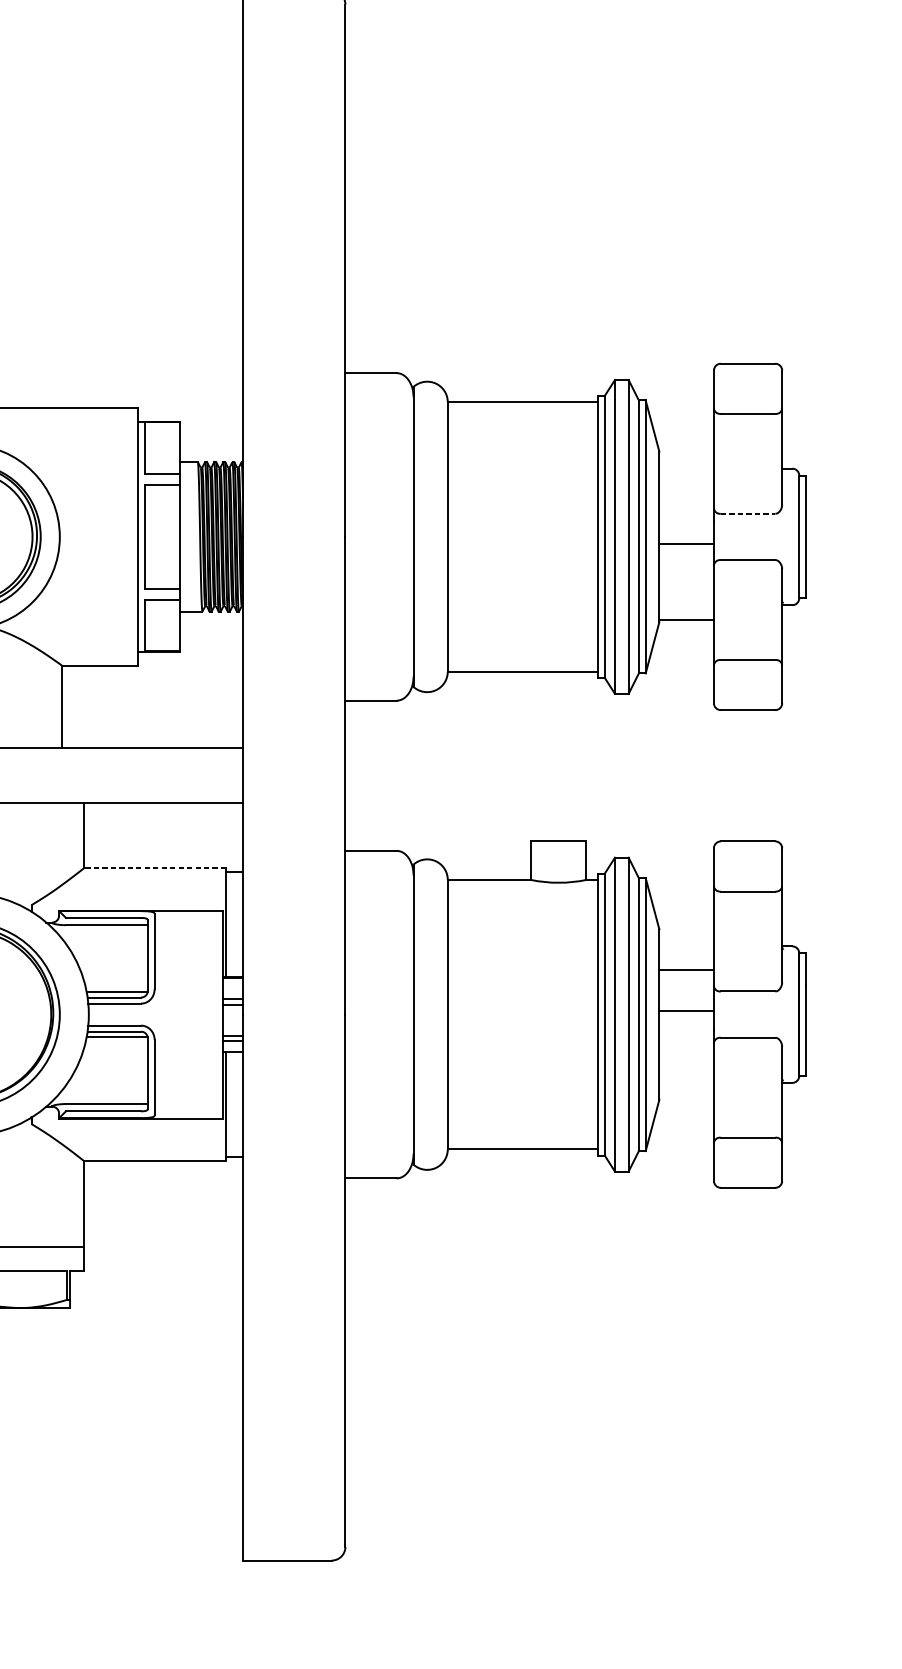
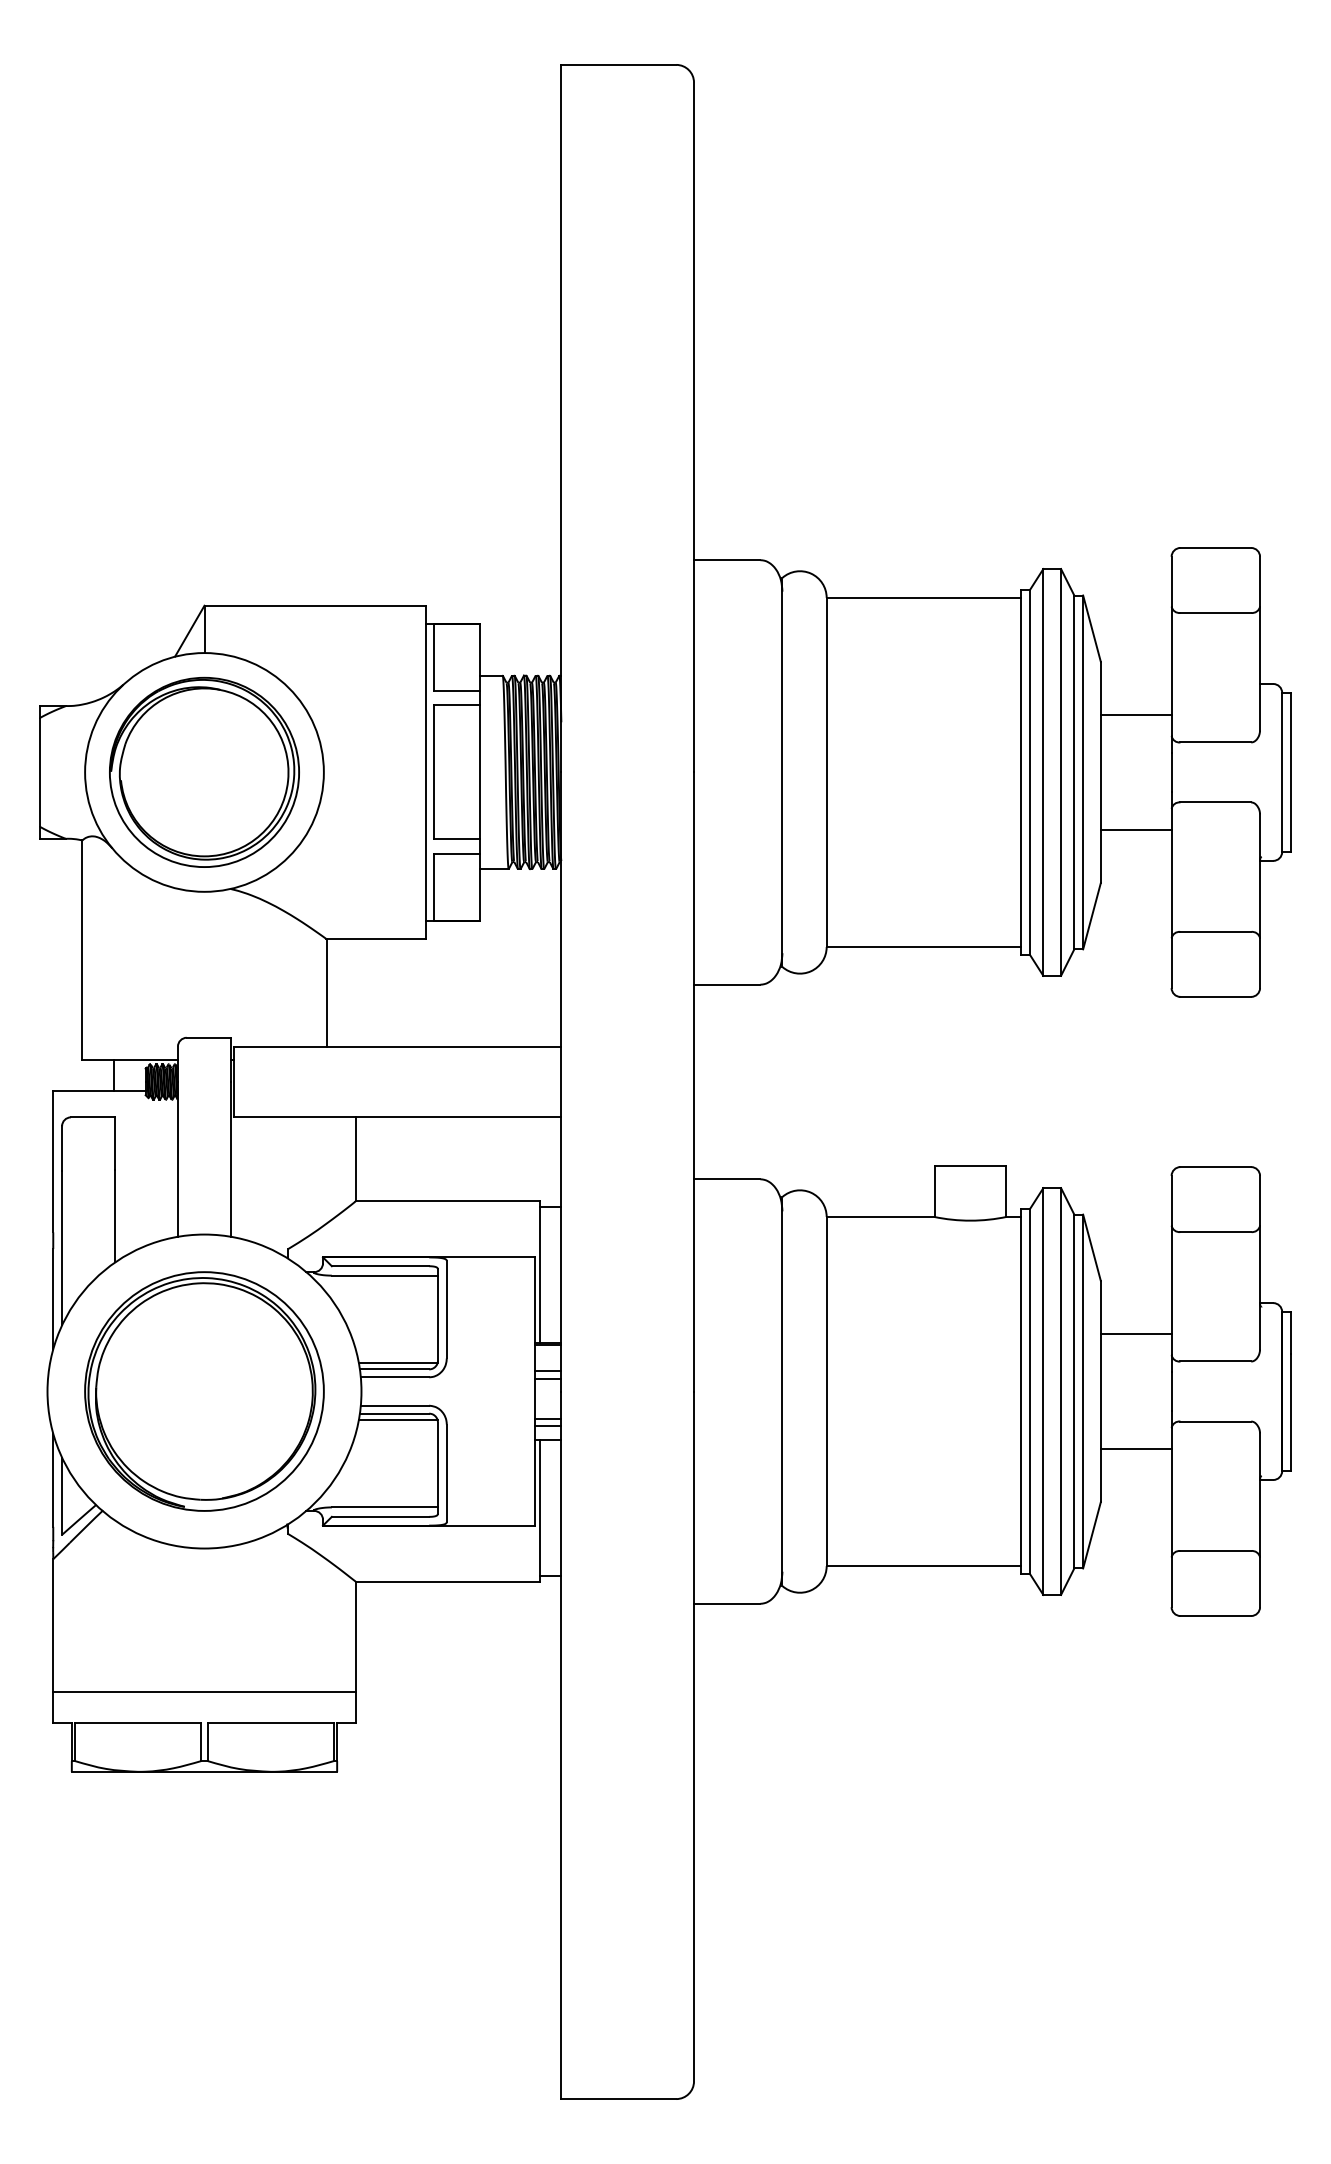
line: (748, 513) -> (1216, 742), dashed -> solid
line: (686, 543) -> (1135, 714), moved
line: (686, 619) -> (1135, 829), moved
line: (155, 867) -> (447, 1201), dashed -> solid
line: (686, 1011) -> (1135, 1449), moved

